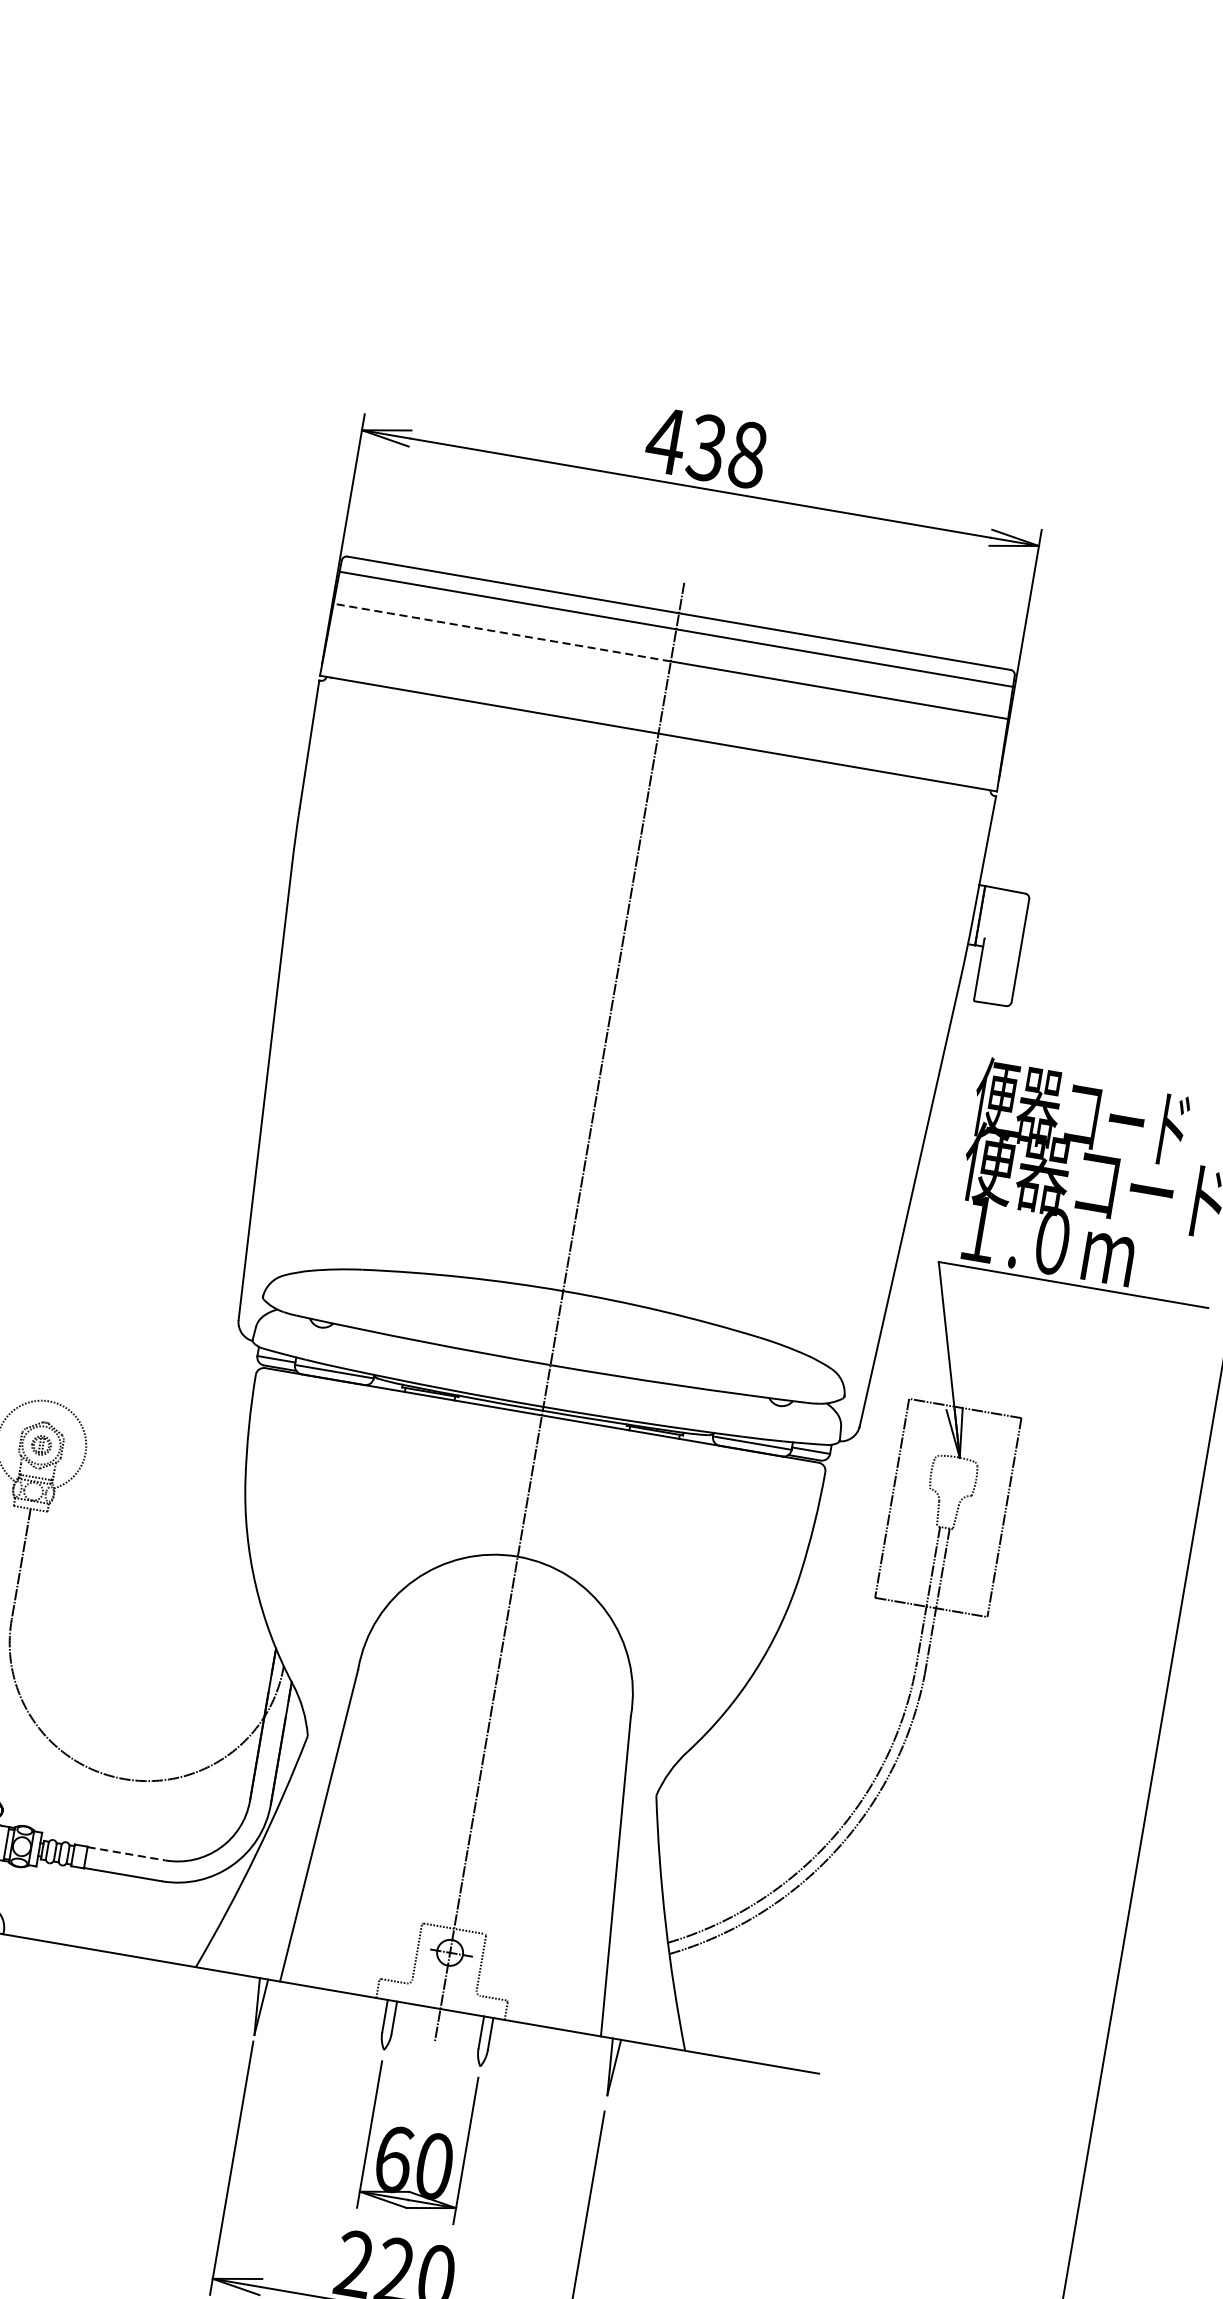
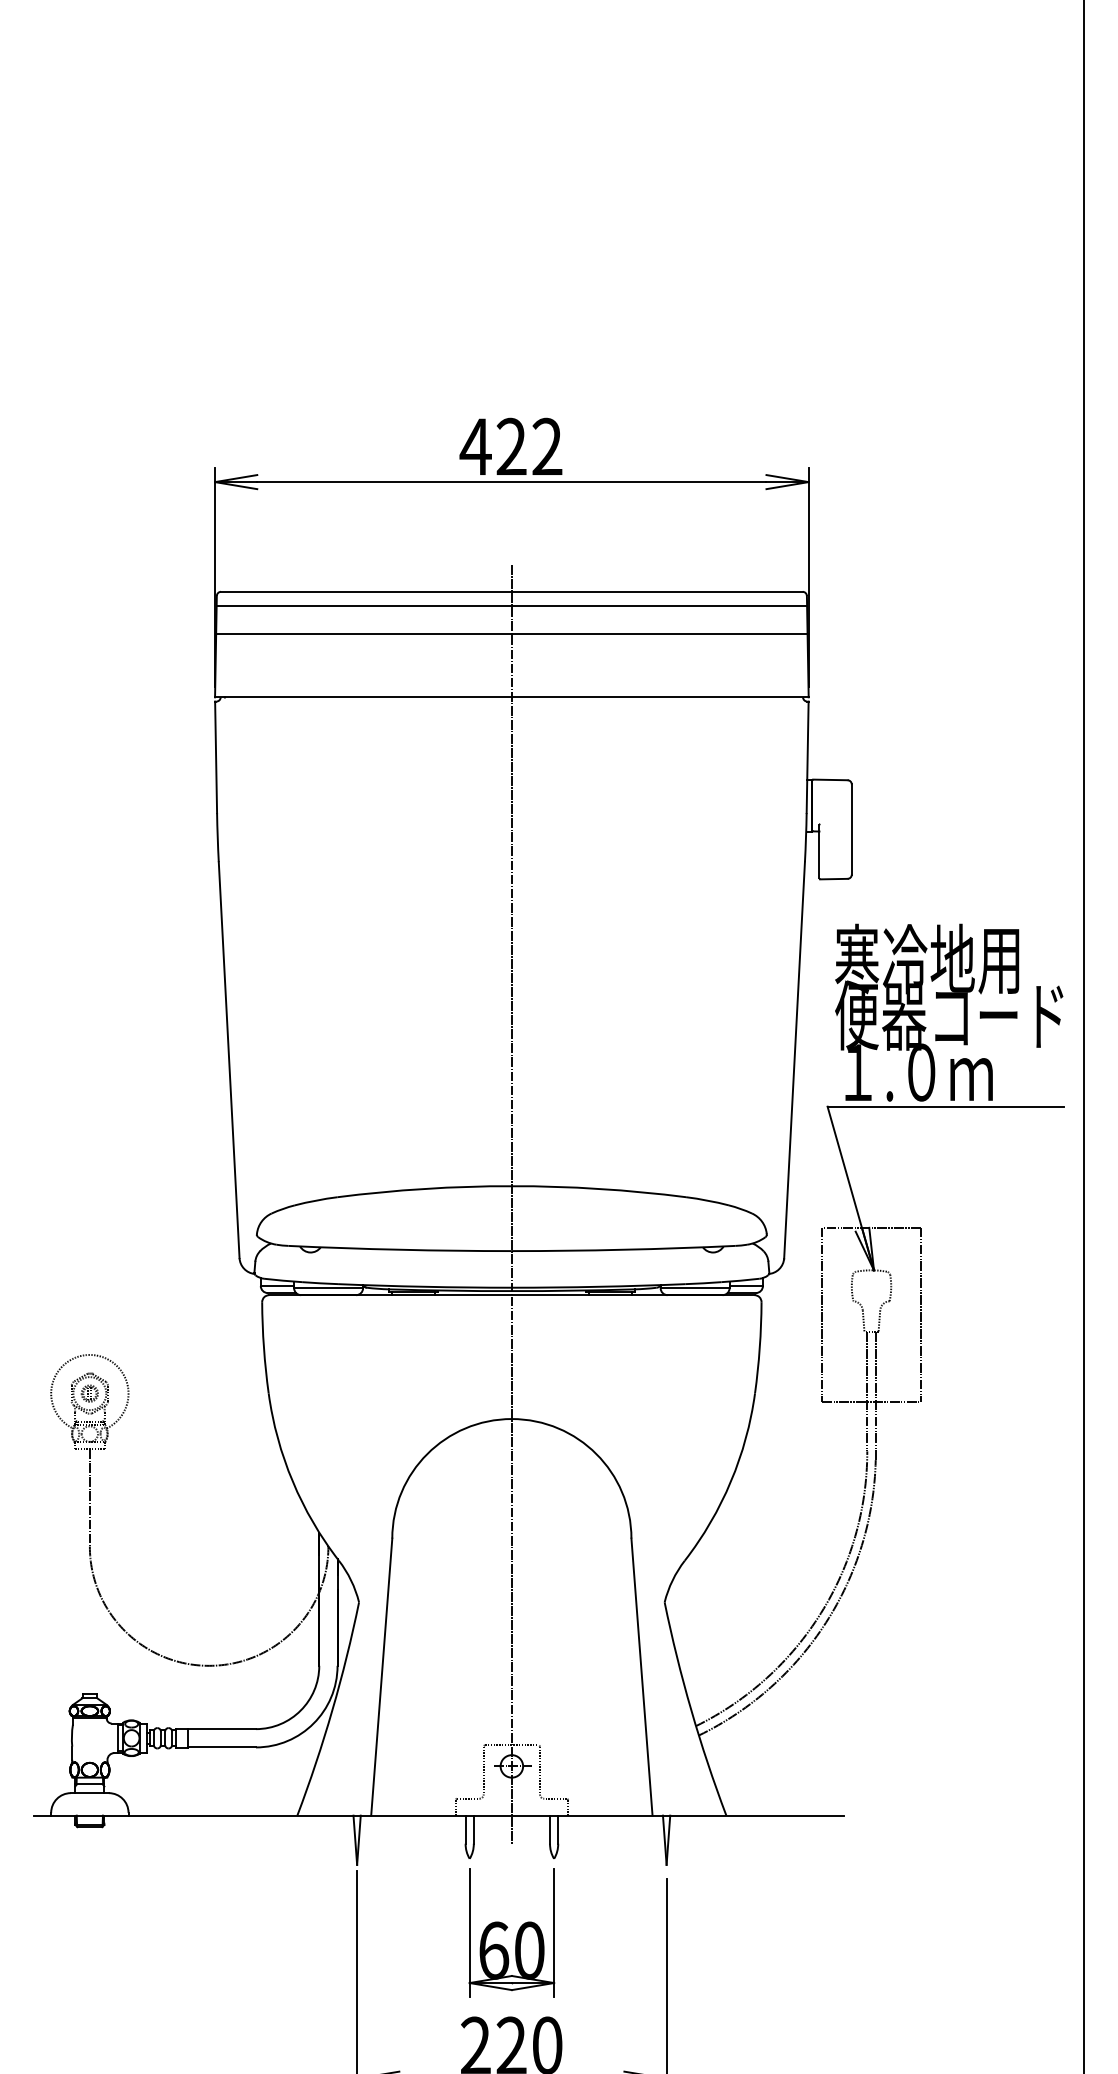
text: (727, 450) -> (529, 446), 438 -> 422
line: (502, 633) -> (364, 634), dashed -> solid
text: (1080, 1112) -> (926, 958), 便器コード -> 寒冷地用
line: (127, 1854) -> (222, 1729), dashed -> solid

